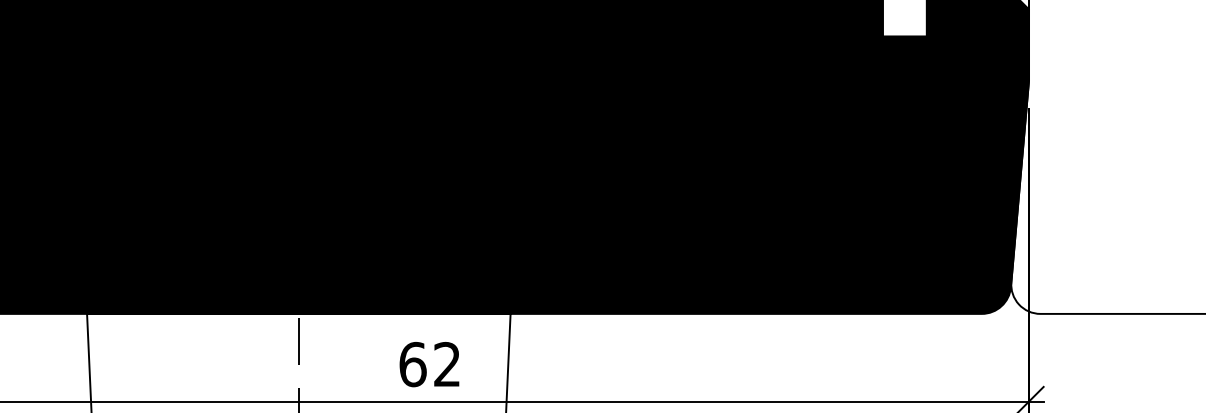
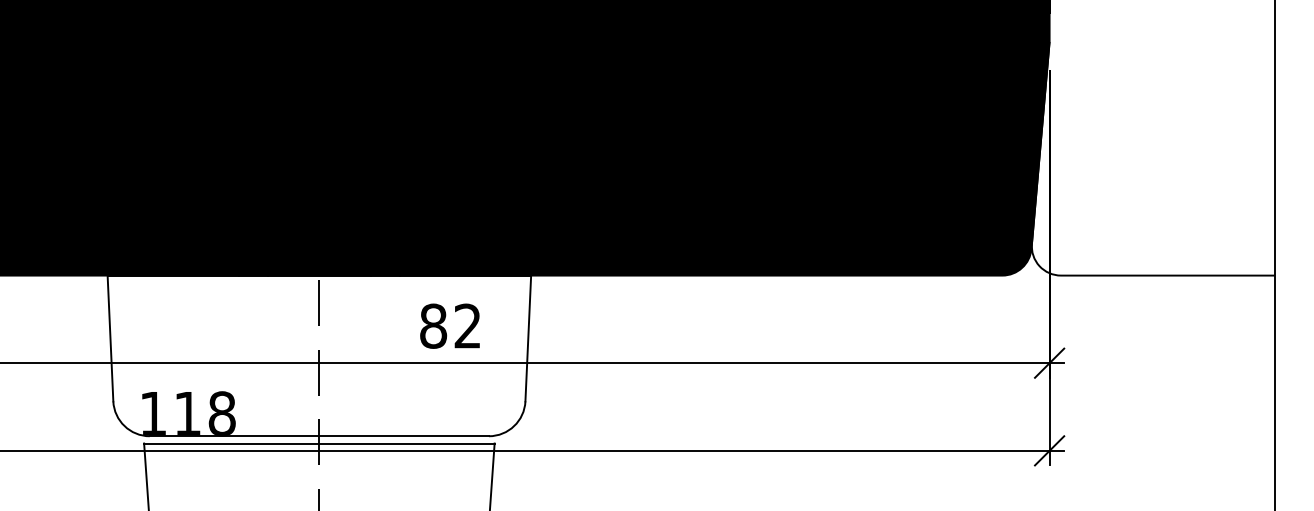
text: (412, 363) -> (433, 325), 62 -> 82

